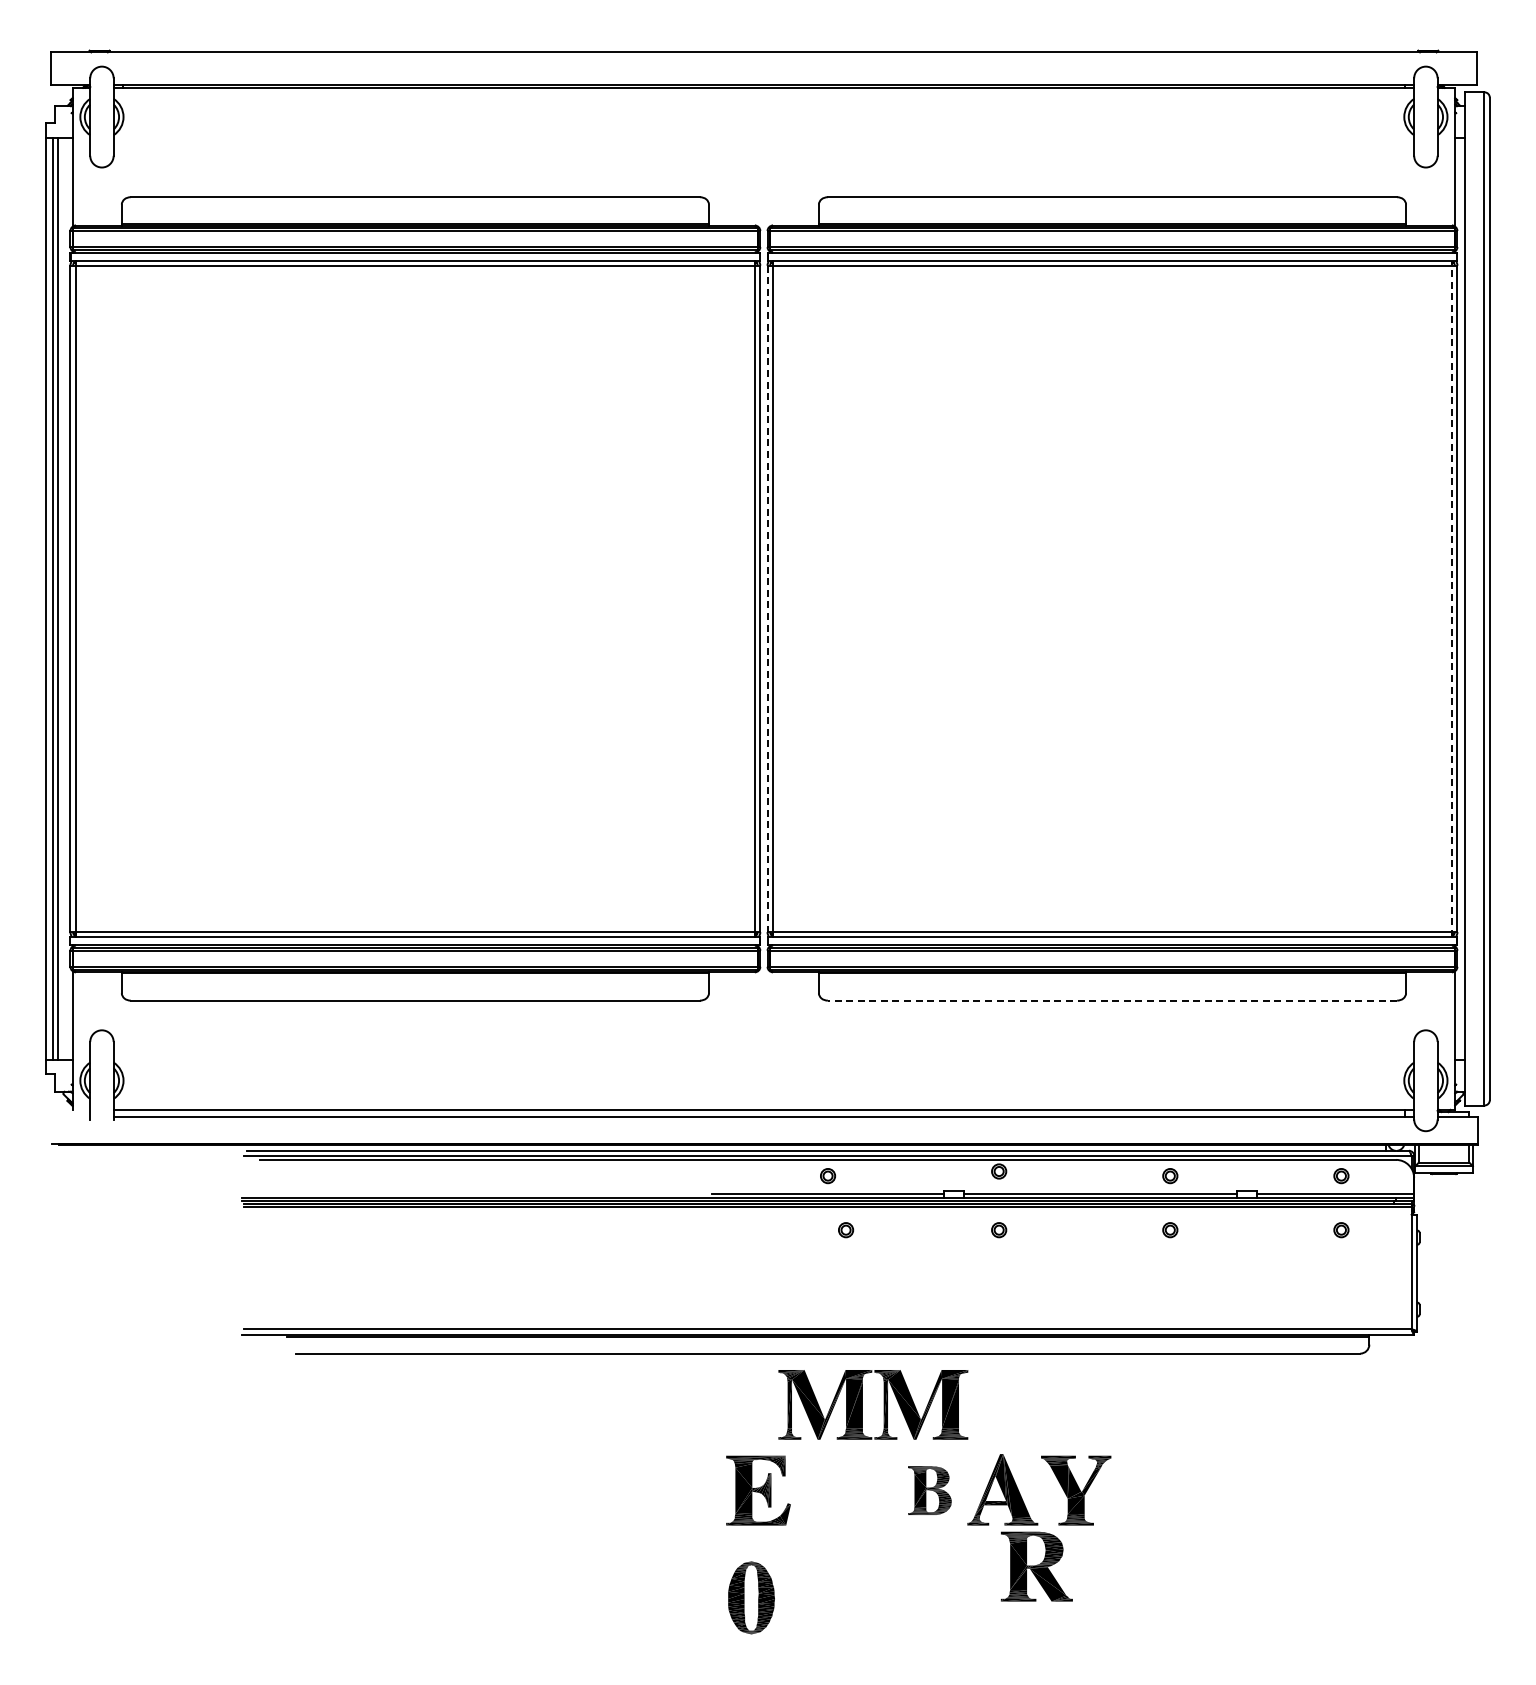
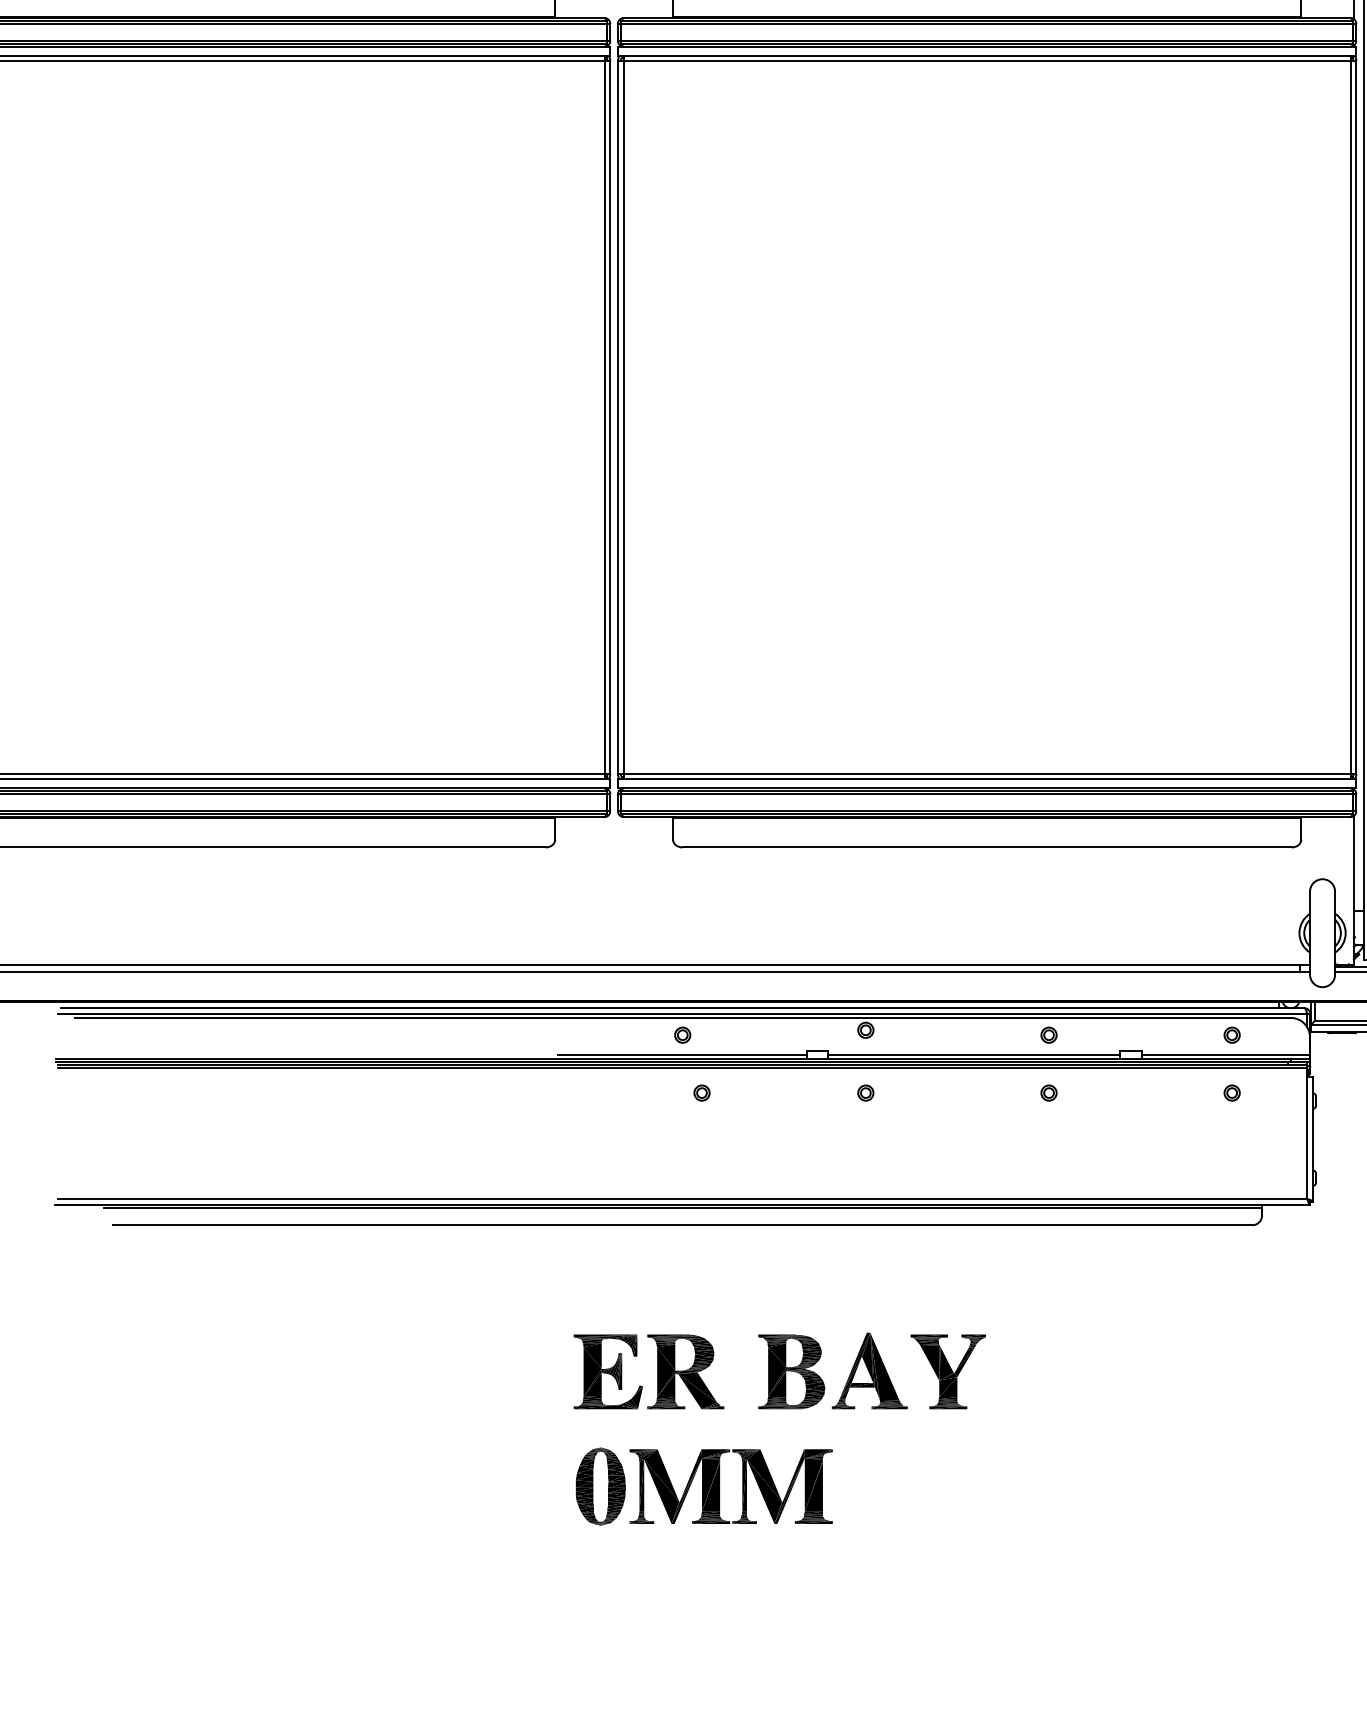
line: (1452, 598) -> (1351, 417), dashed -> solid
line: (767, 599) -> (617, 418), dashed -> solid
line: (1112, 1000) -> (987, 847), dashed -> solid
part: (883, 1404) -> (742, 1486), moved
part: (929, 1490) -> (791, 1371), size x1.43
part: (1036, 1566) -> (685, 1371), moved

